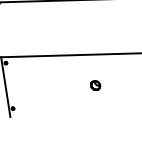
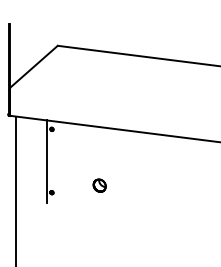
part: (95, 85) -> (99, 185), moved

